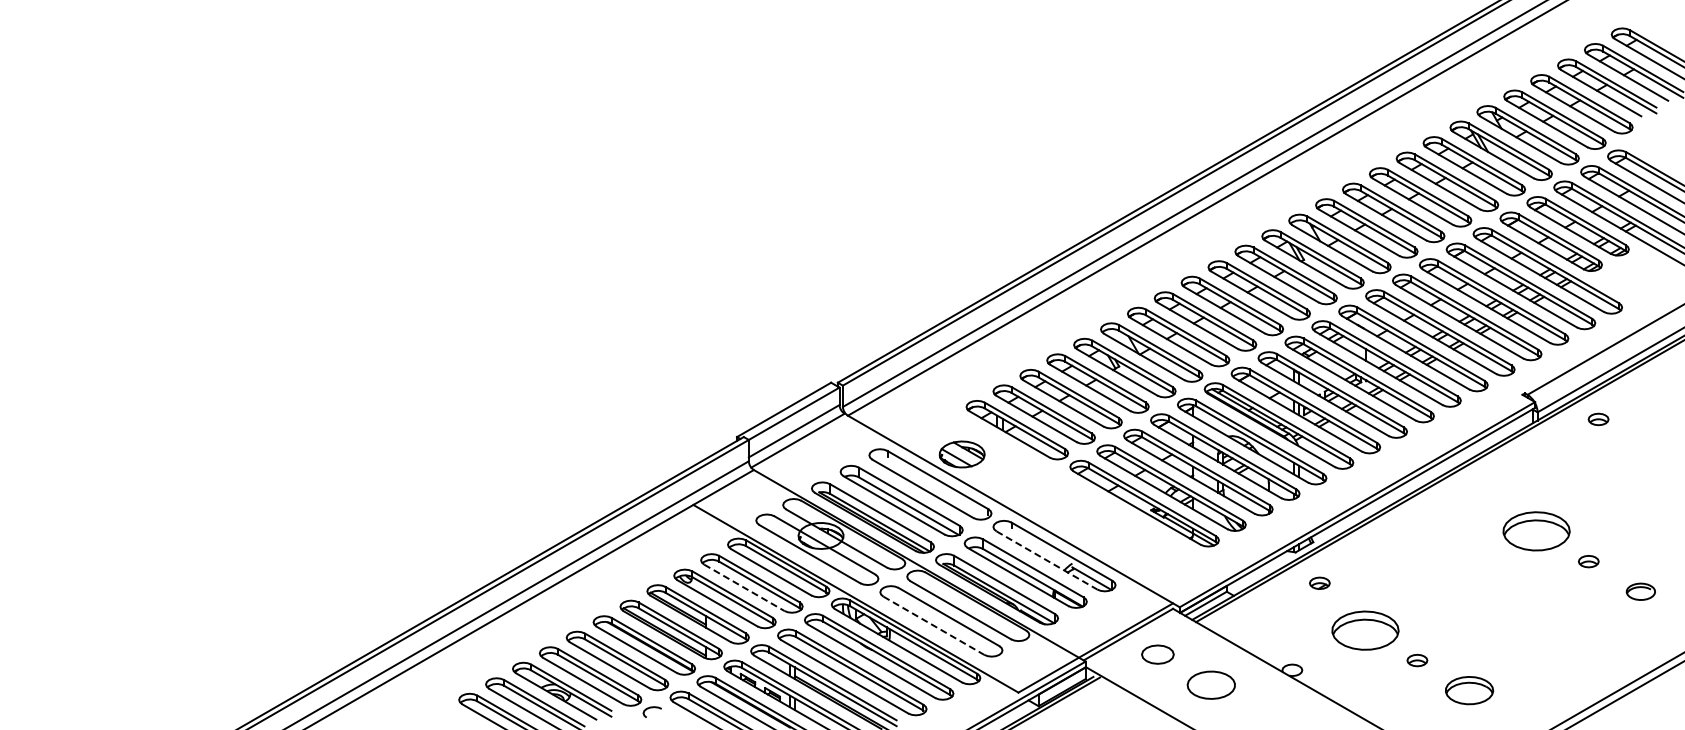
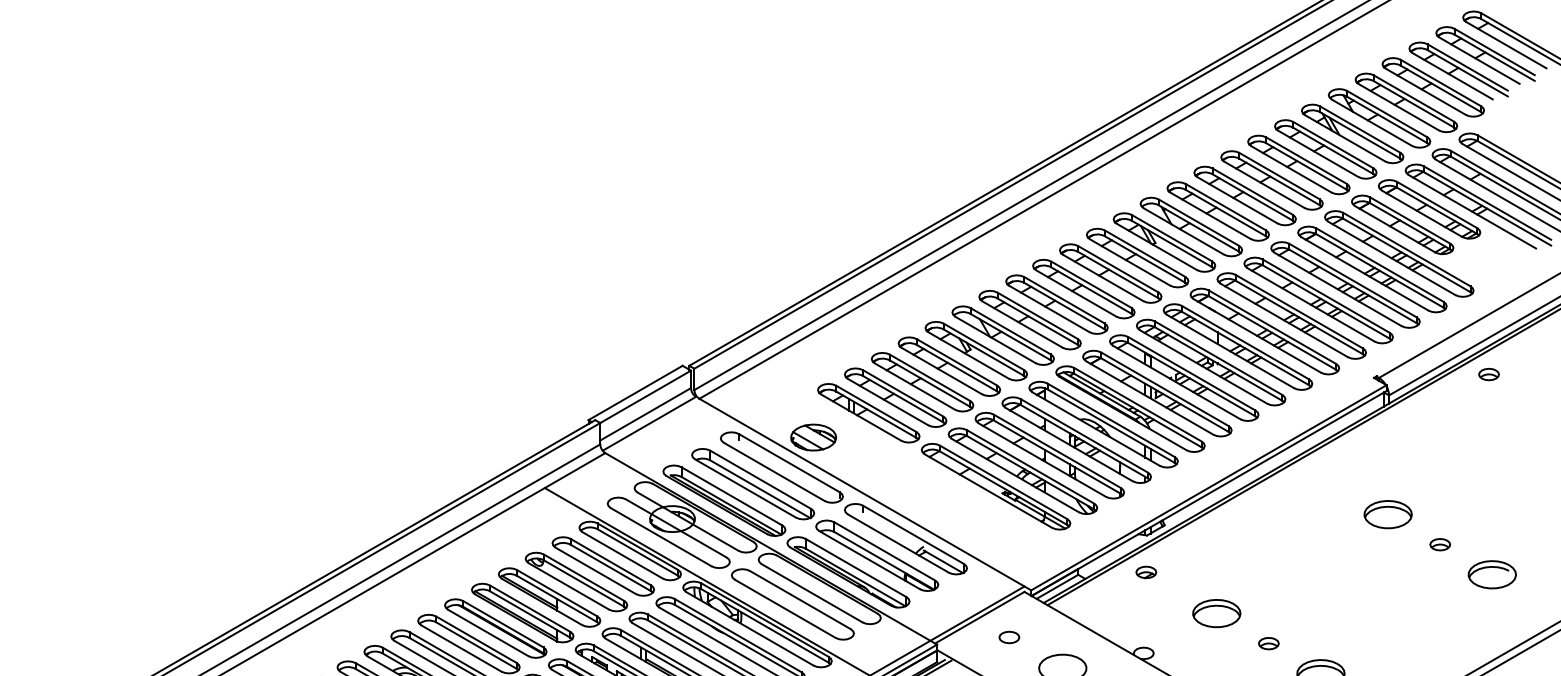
part: (1598, 419) -> (1488, 374), moved
part: (1536, 531) -> (1387, 514), size x0.71
line: (1047, 560) -> (898, 543), dashed -> solid
part: (1319, 583) -> (1145, 572), moved
line: (744, 588) -> (595, 571), dashed -> solid
part: (1640, 591) -> (1491, 574), size x1.67
line: (934, 626) -> (785, 609), dashed -> solid
part: (1364, 629) -> (1215, 612), size x0.71
part: (1157, 653) -> (1008, 636), size x0.62

